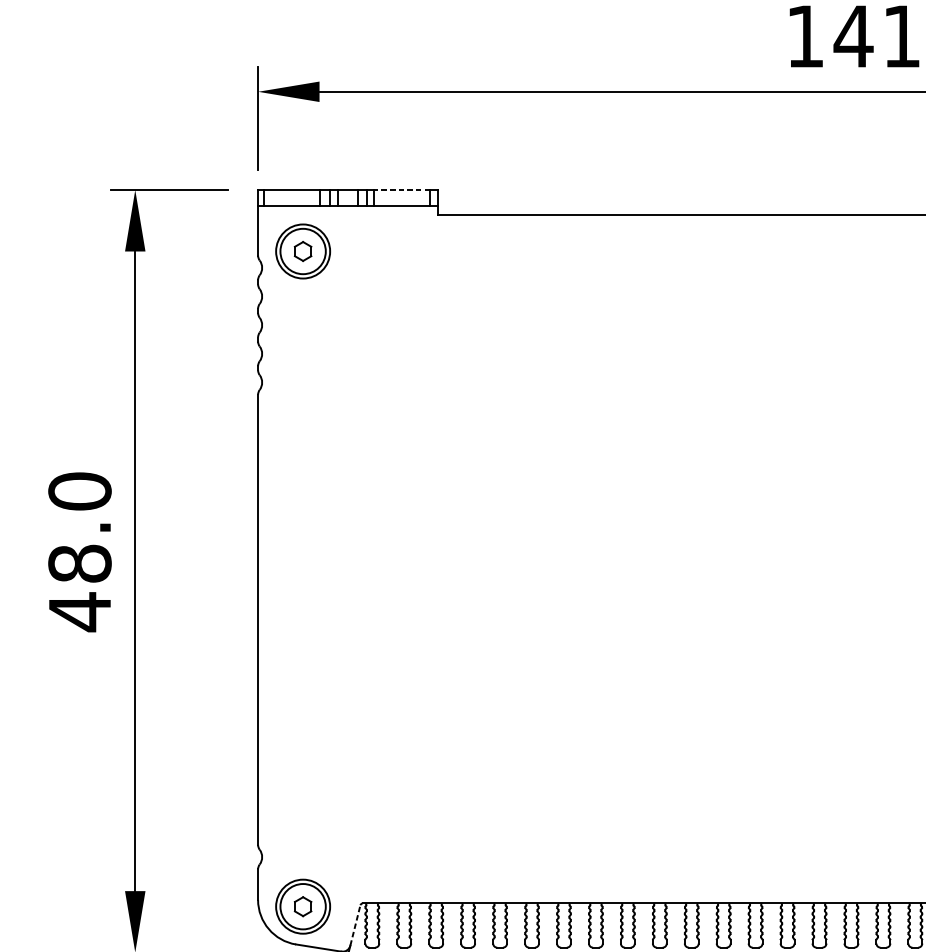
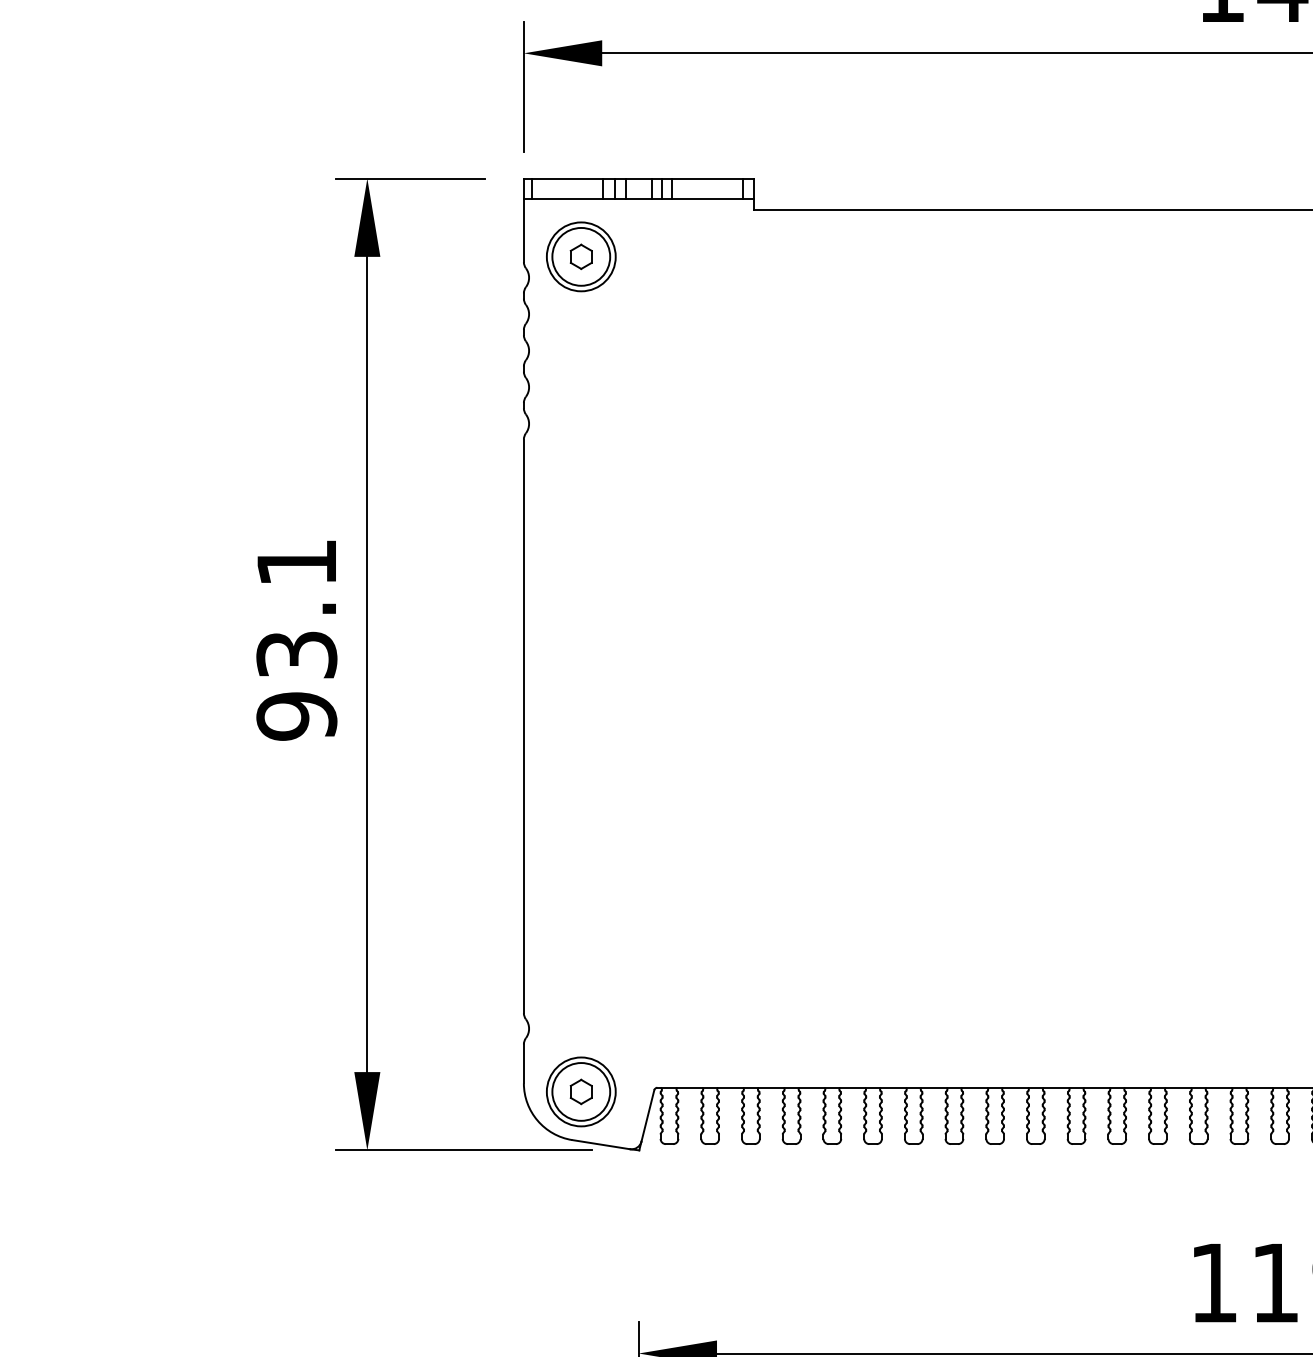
line: (402, 190) -> (707, 178), dashed -> solid
text: (79, 552) -> (296, 640), 48.0 -> 93.1
line: (355, 925) -> (647, 1115), dashed -> solid

